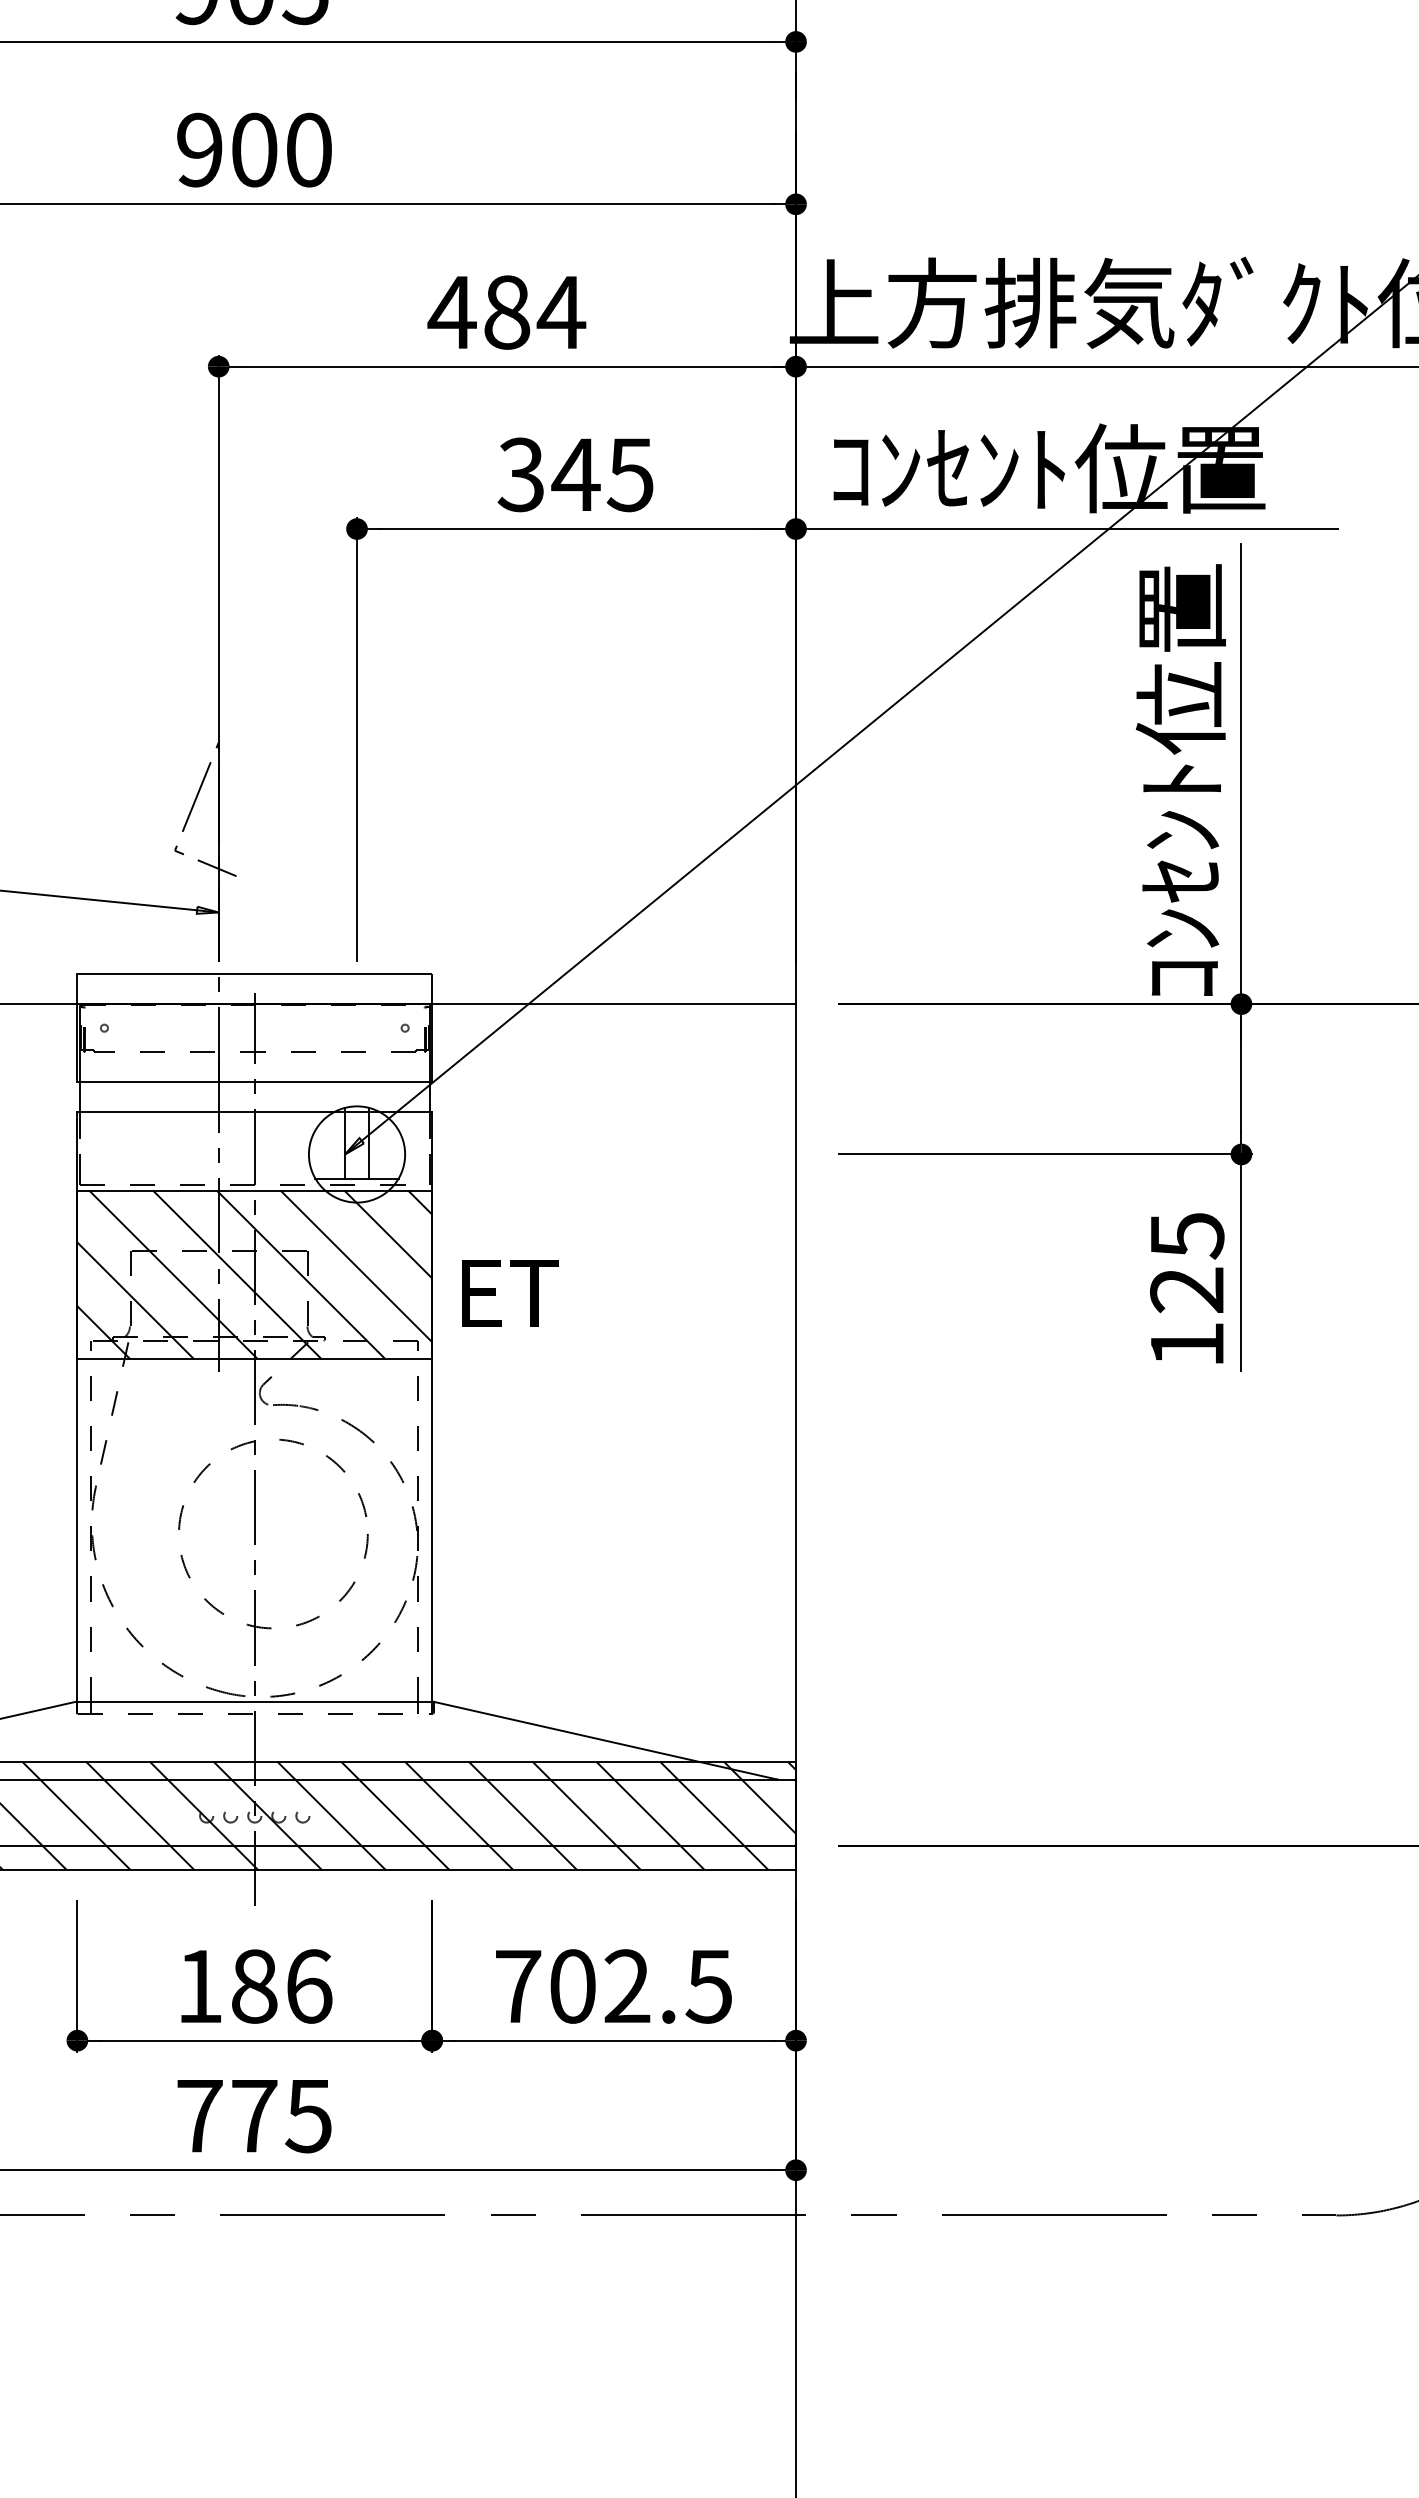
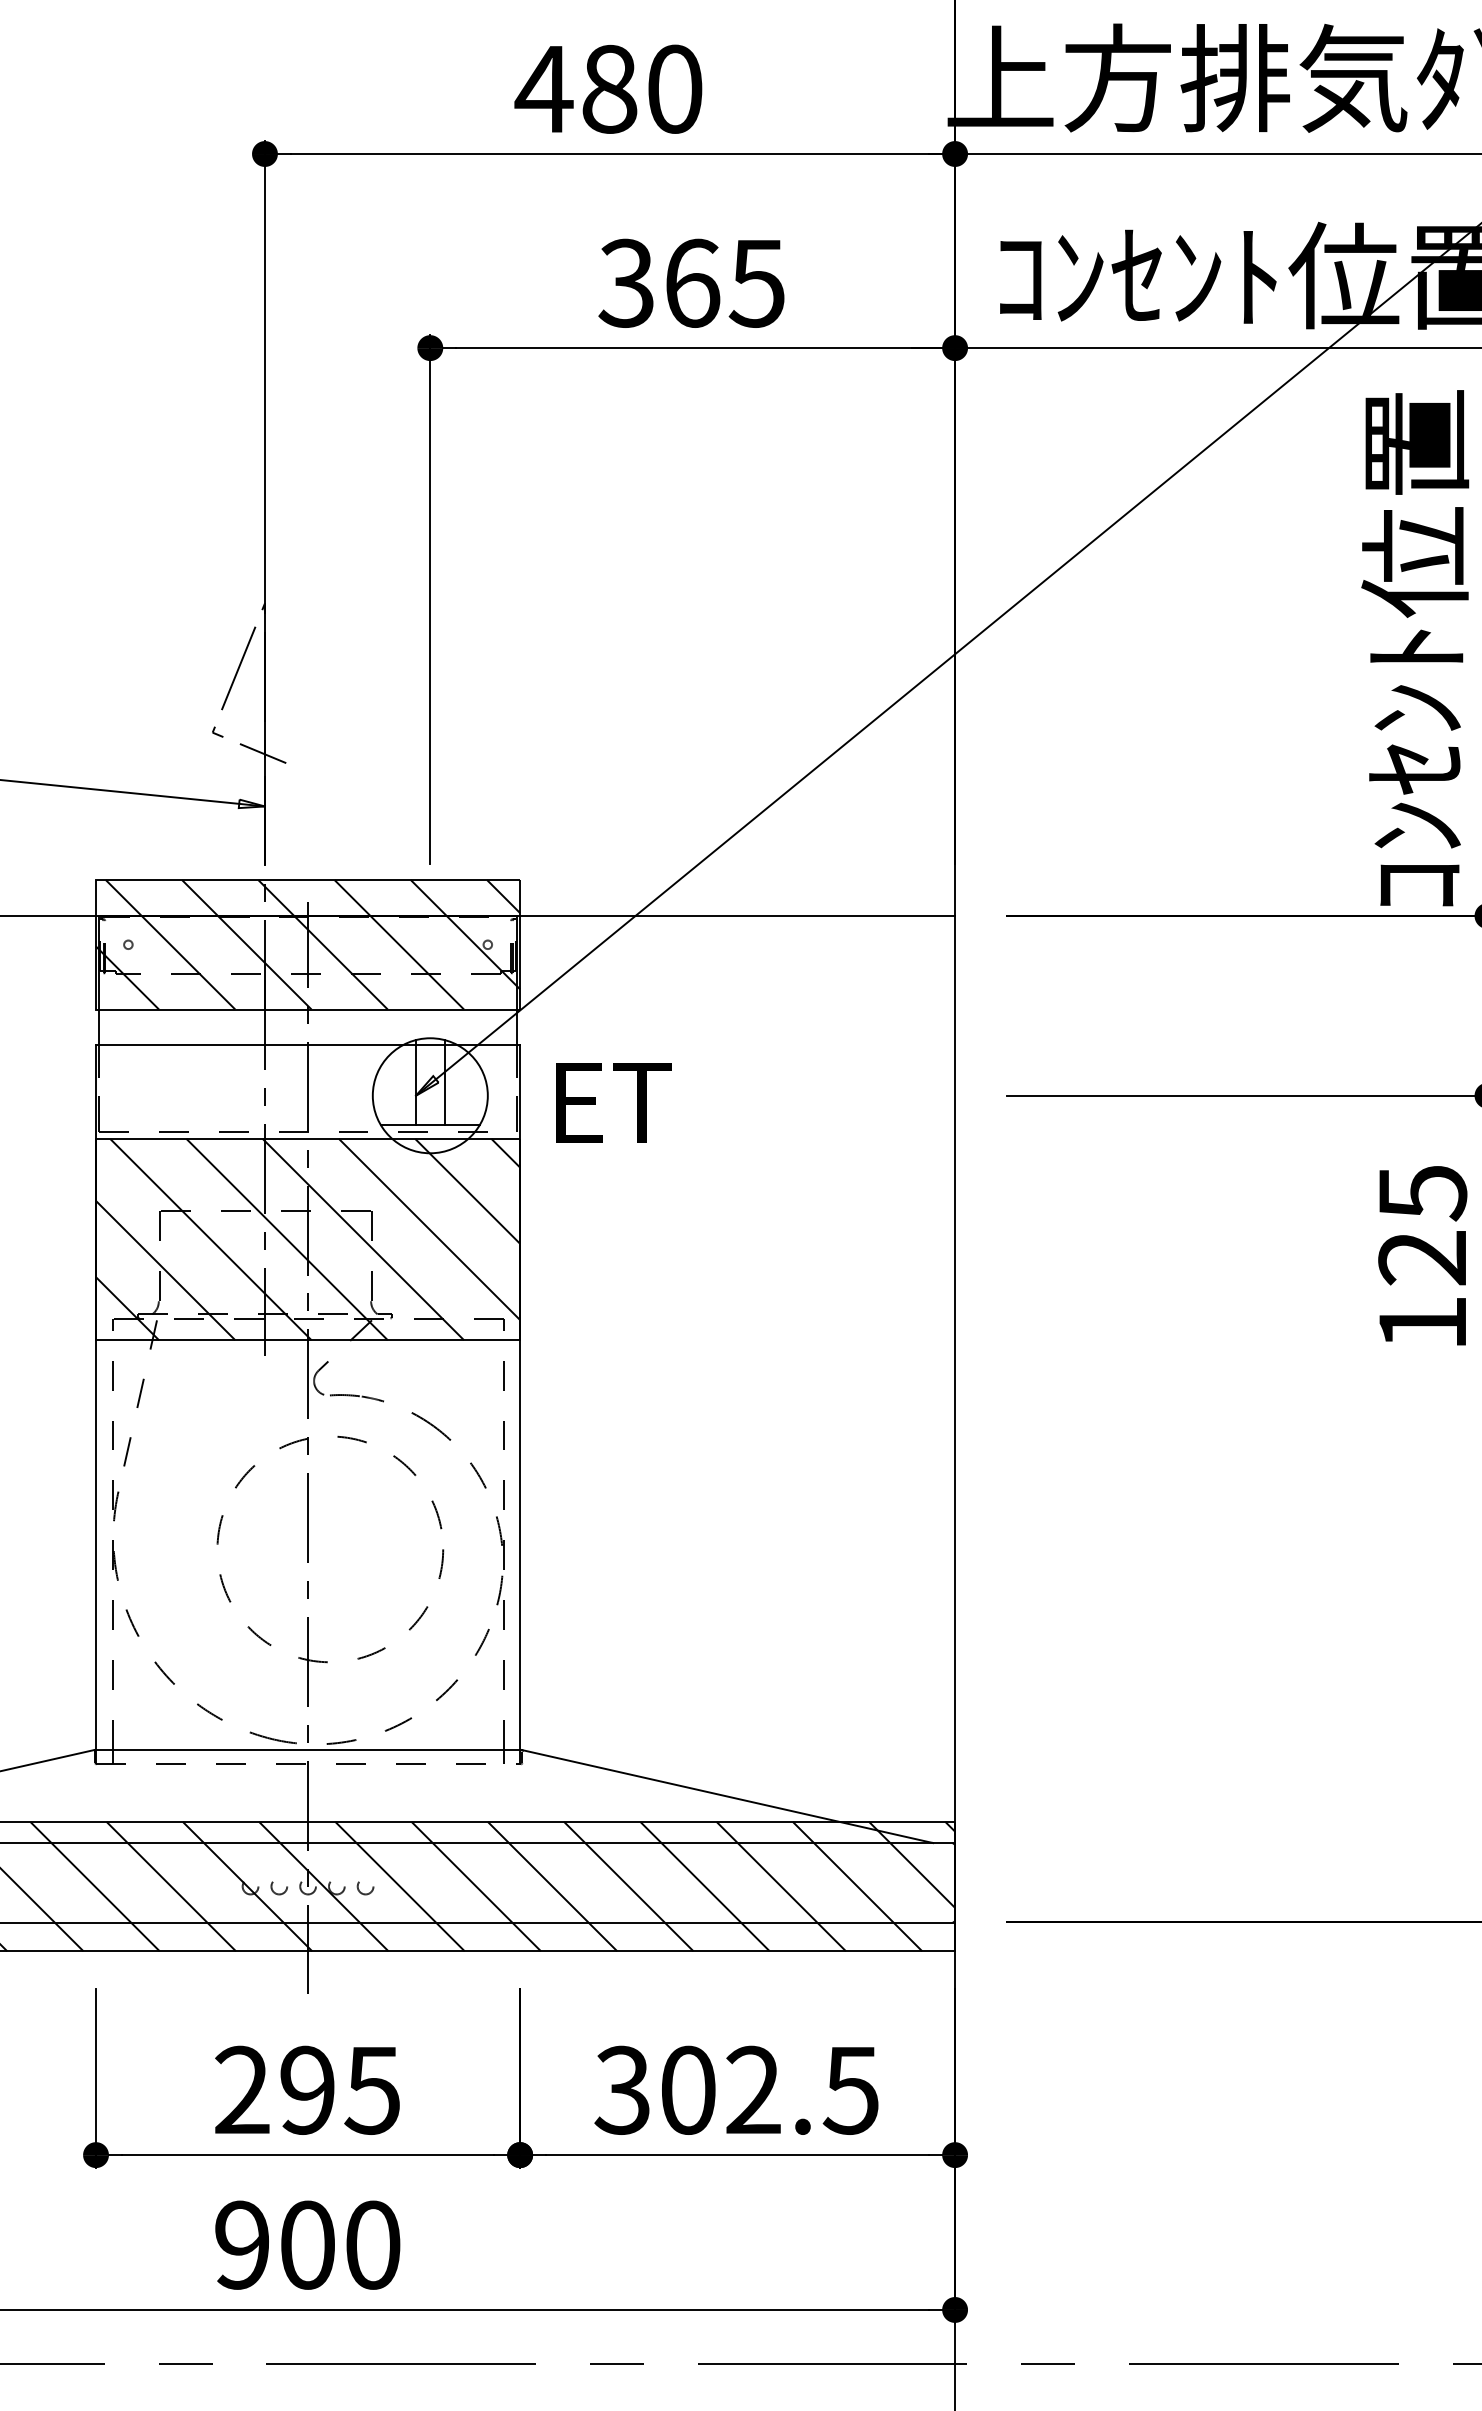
text: (561, 312) -> (674, 89), 484 -> 480
text: (575, 474) -> (691, 282), 345 -> 365
hatch: (254, 1028) -> (307, 945), added
text: (510, 1293) -> (613, 1102), moved
text: (254, 1986) -> (307, 2090), 186 -> 295
text: (517, 1986) -> (622, 2090), 702.5 -> 302.5
text: (254, 2115) -> (307, 2244), 775 -> 900

